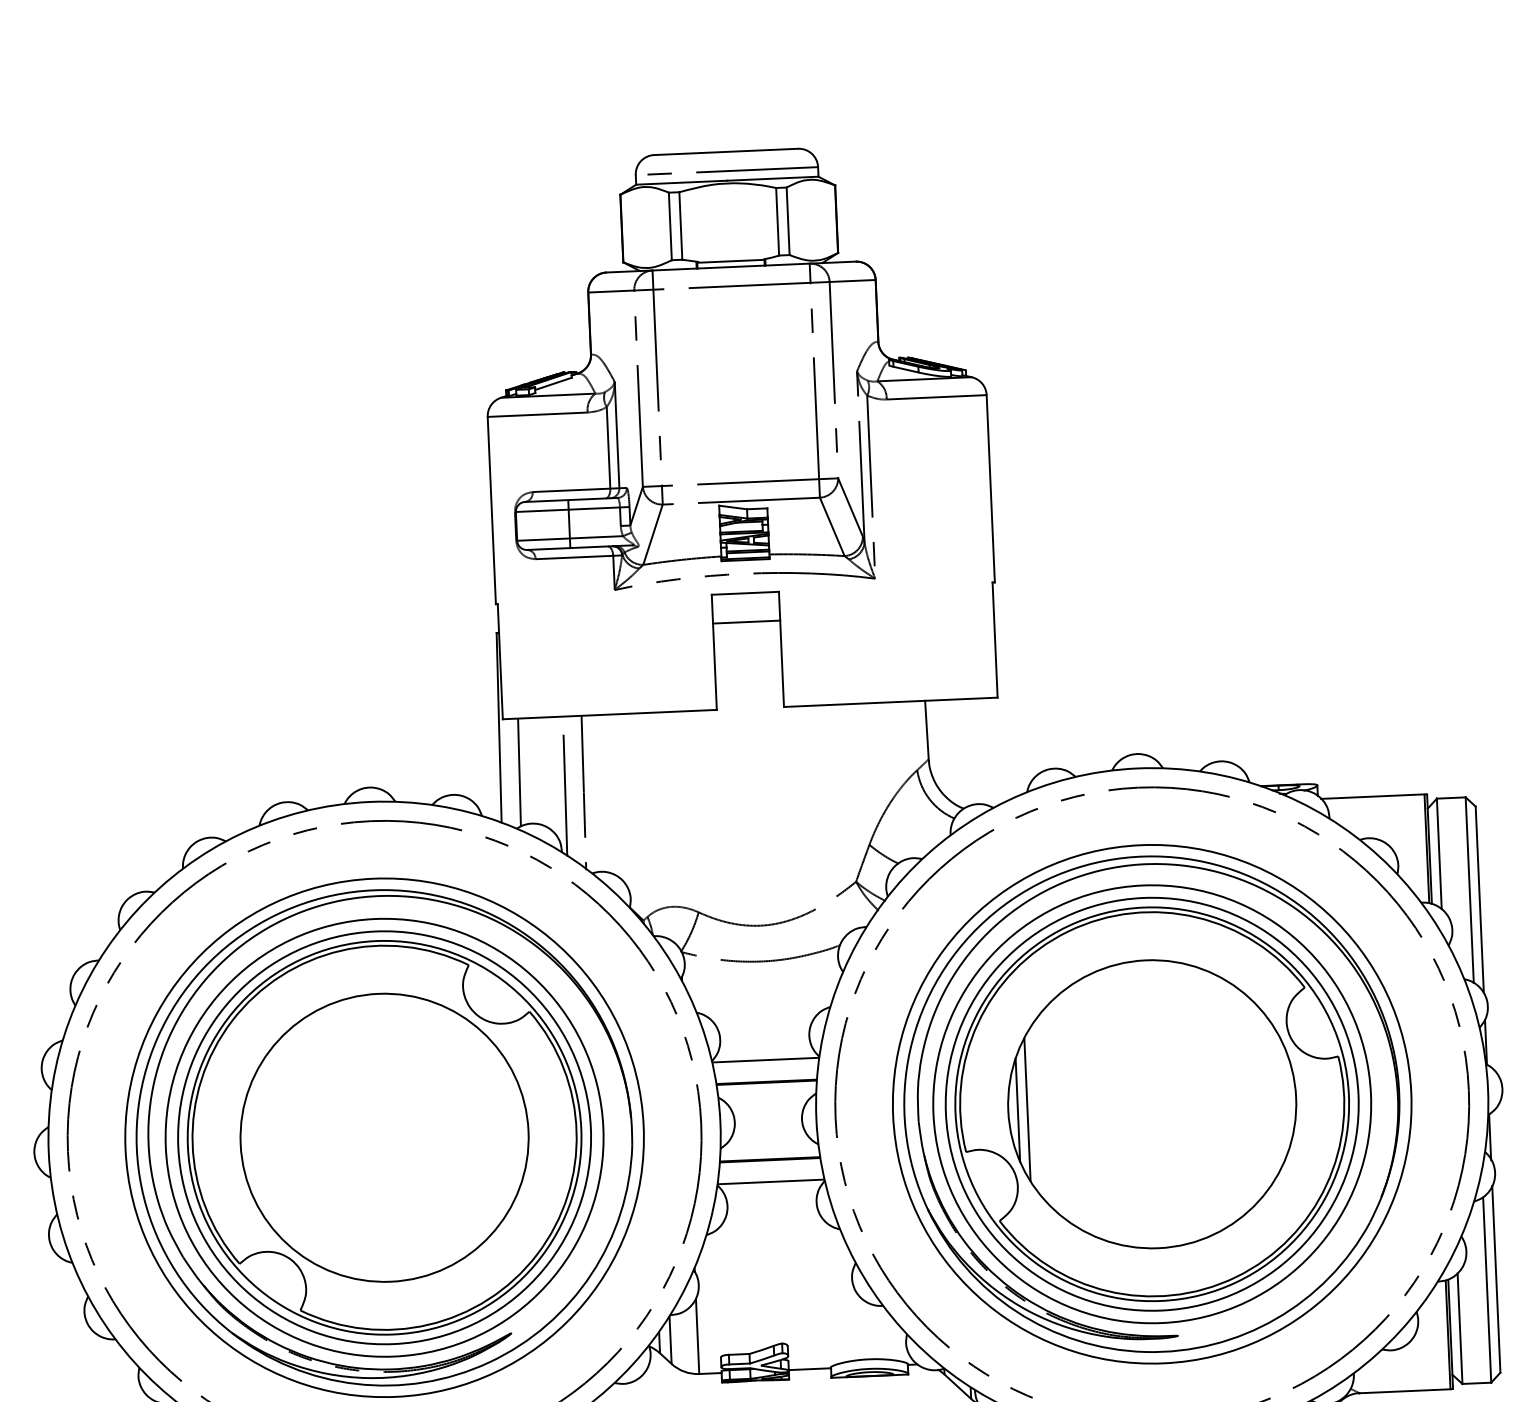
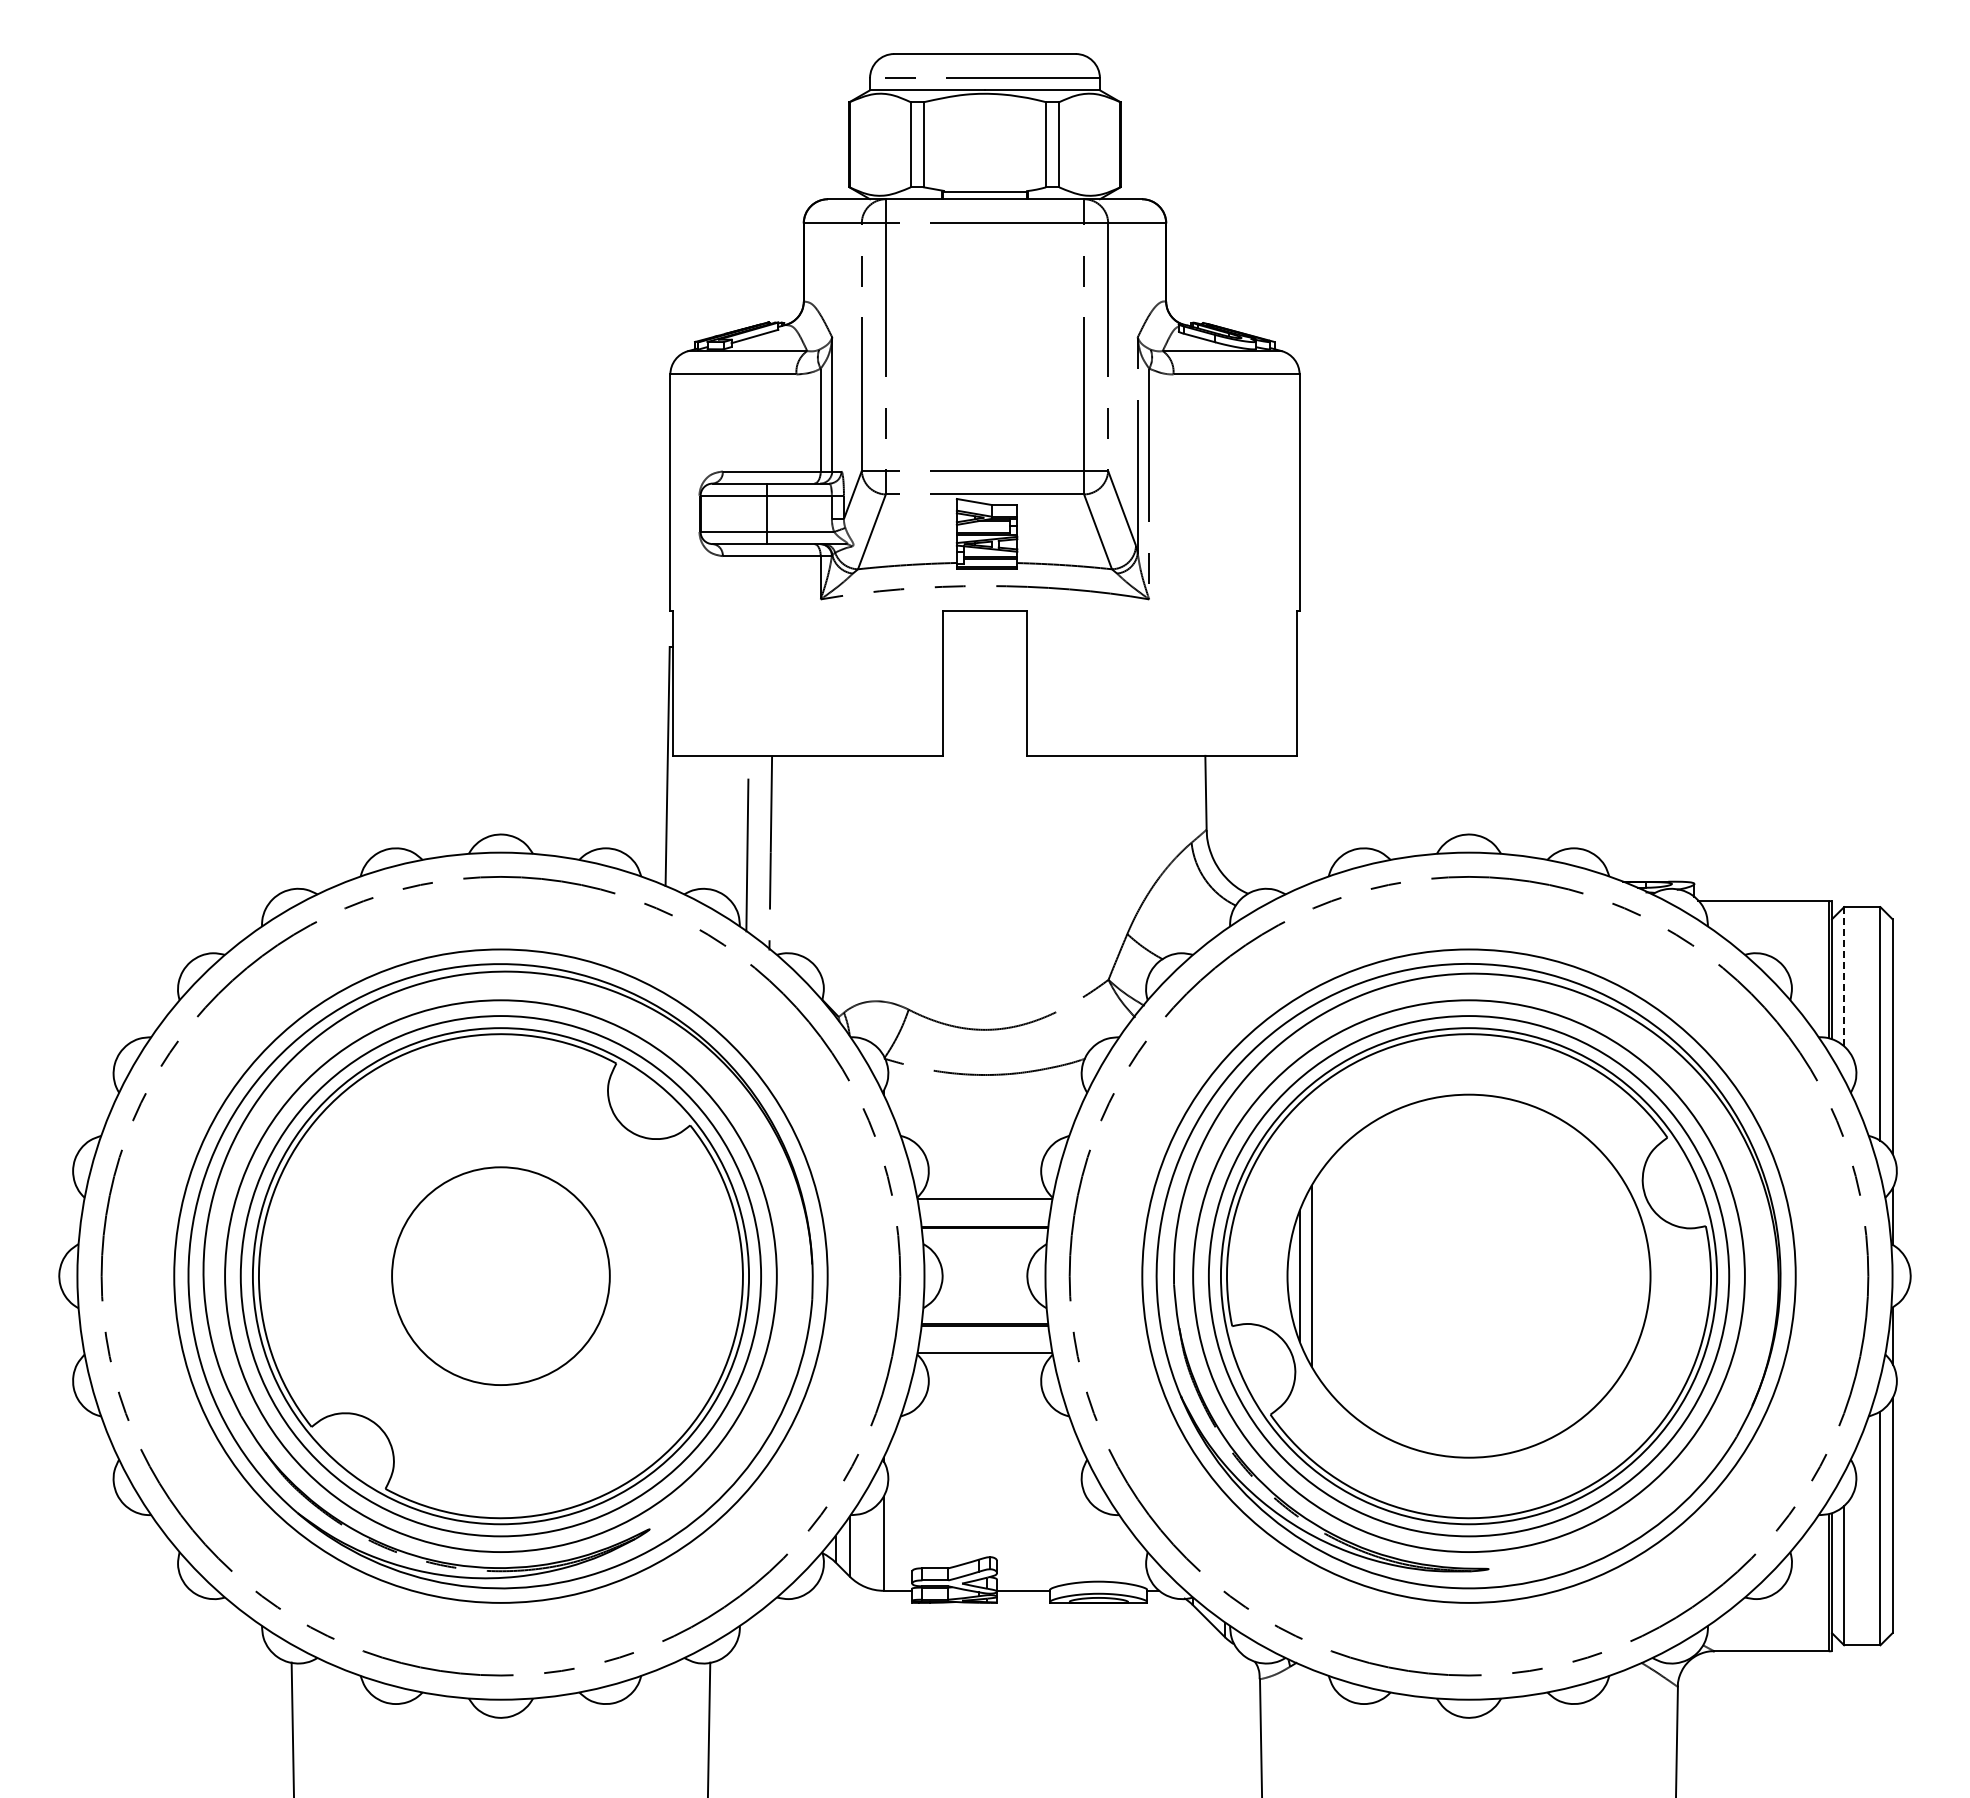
line: (746, 621) -> (984, 646), removed
line: (519, 772) -> (690, 823), removed
line: (1439, 853) -> (1844, 976), solid -> dashed
circle: (384, 1137) -> (500, 1275), size x0.6

